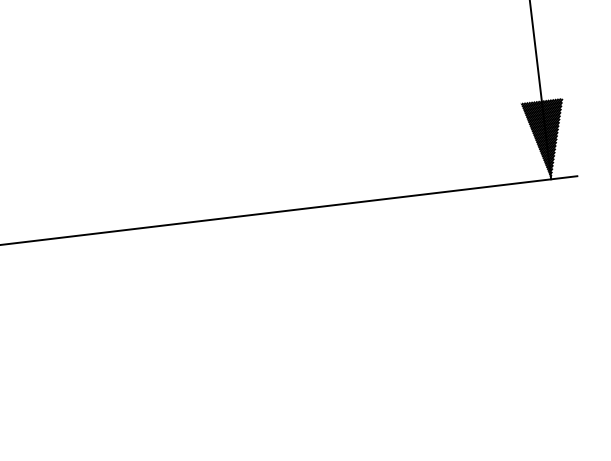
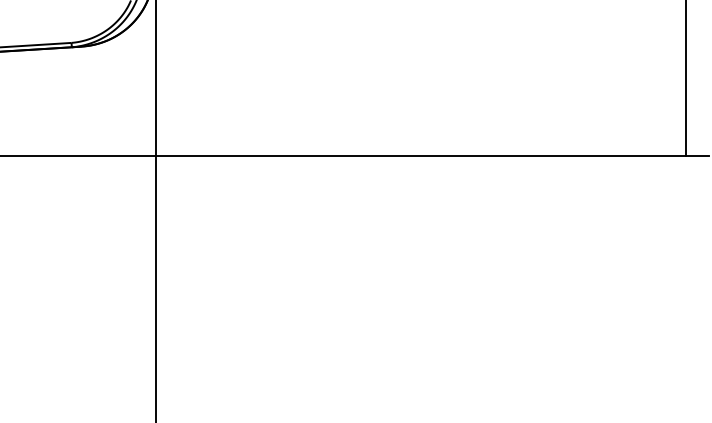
hatch: (546, 140) -> (685, 120), removed

